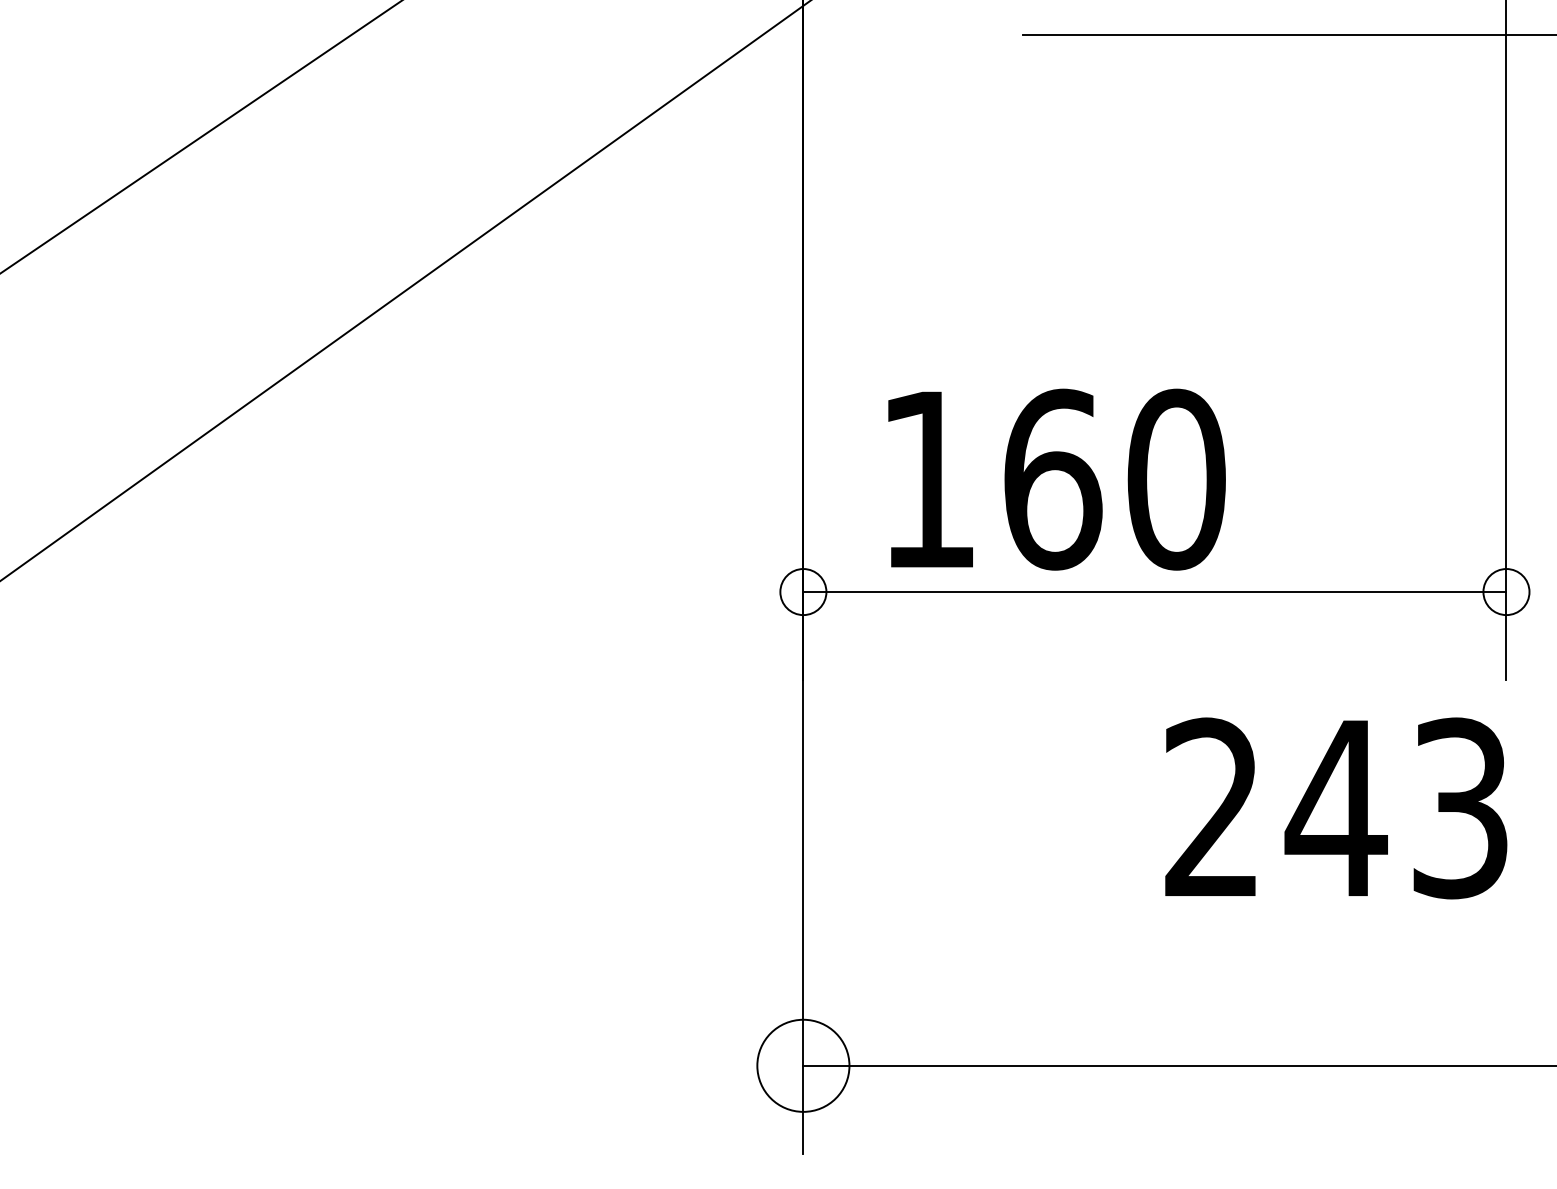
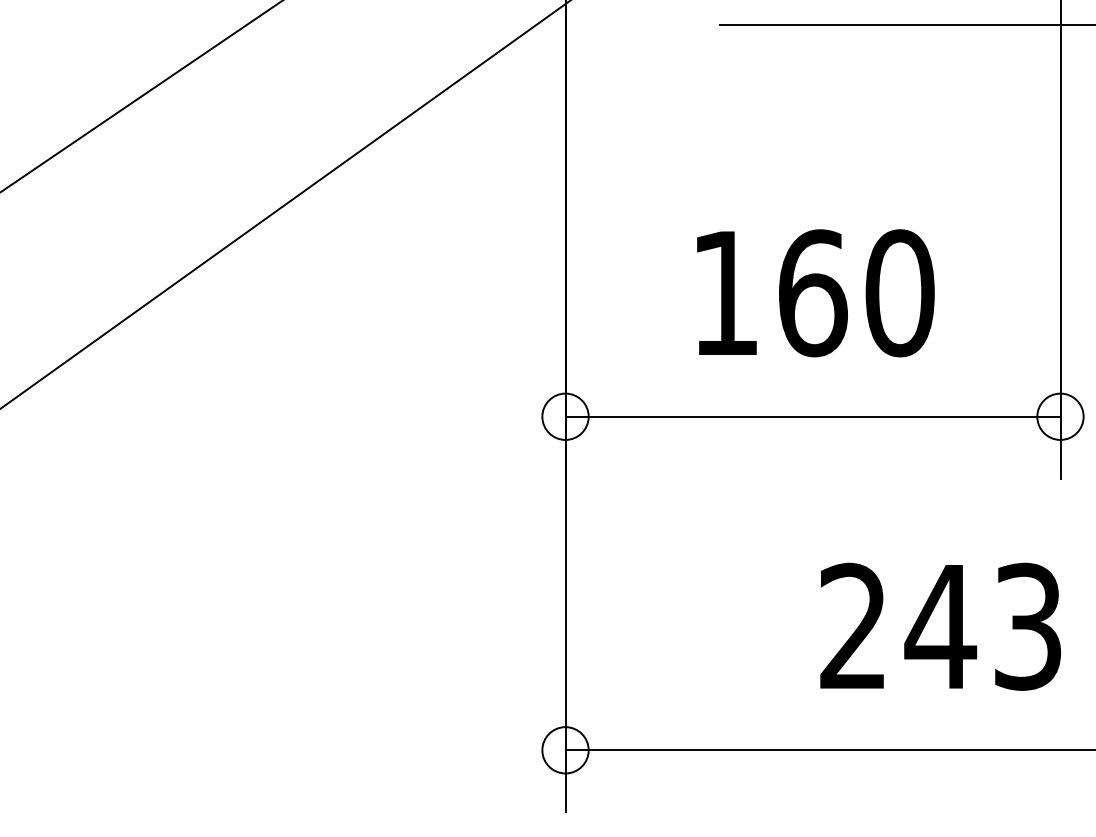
text: (1056, 479) -> (815, 293), moved
circle: (803, 591) -> (565, 416), size x1.43
circle: (1506, 591) -> (1060, 416), size x1.43
text: (1336, 808) -> (940, 626), moved
circle: (803, 1065) -> (565, 750), size x0.71

